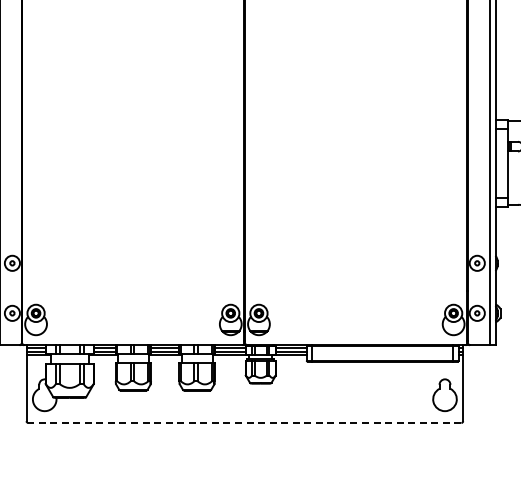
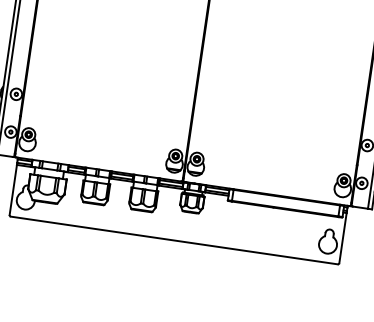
line: (244, 423) -> (173, 240), dashed -> solid

